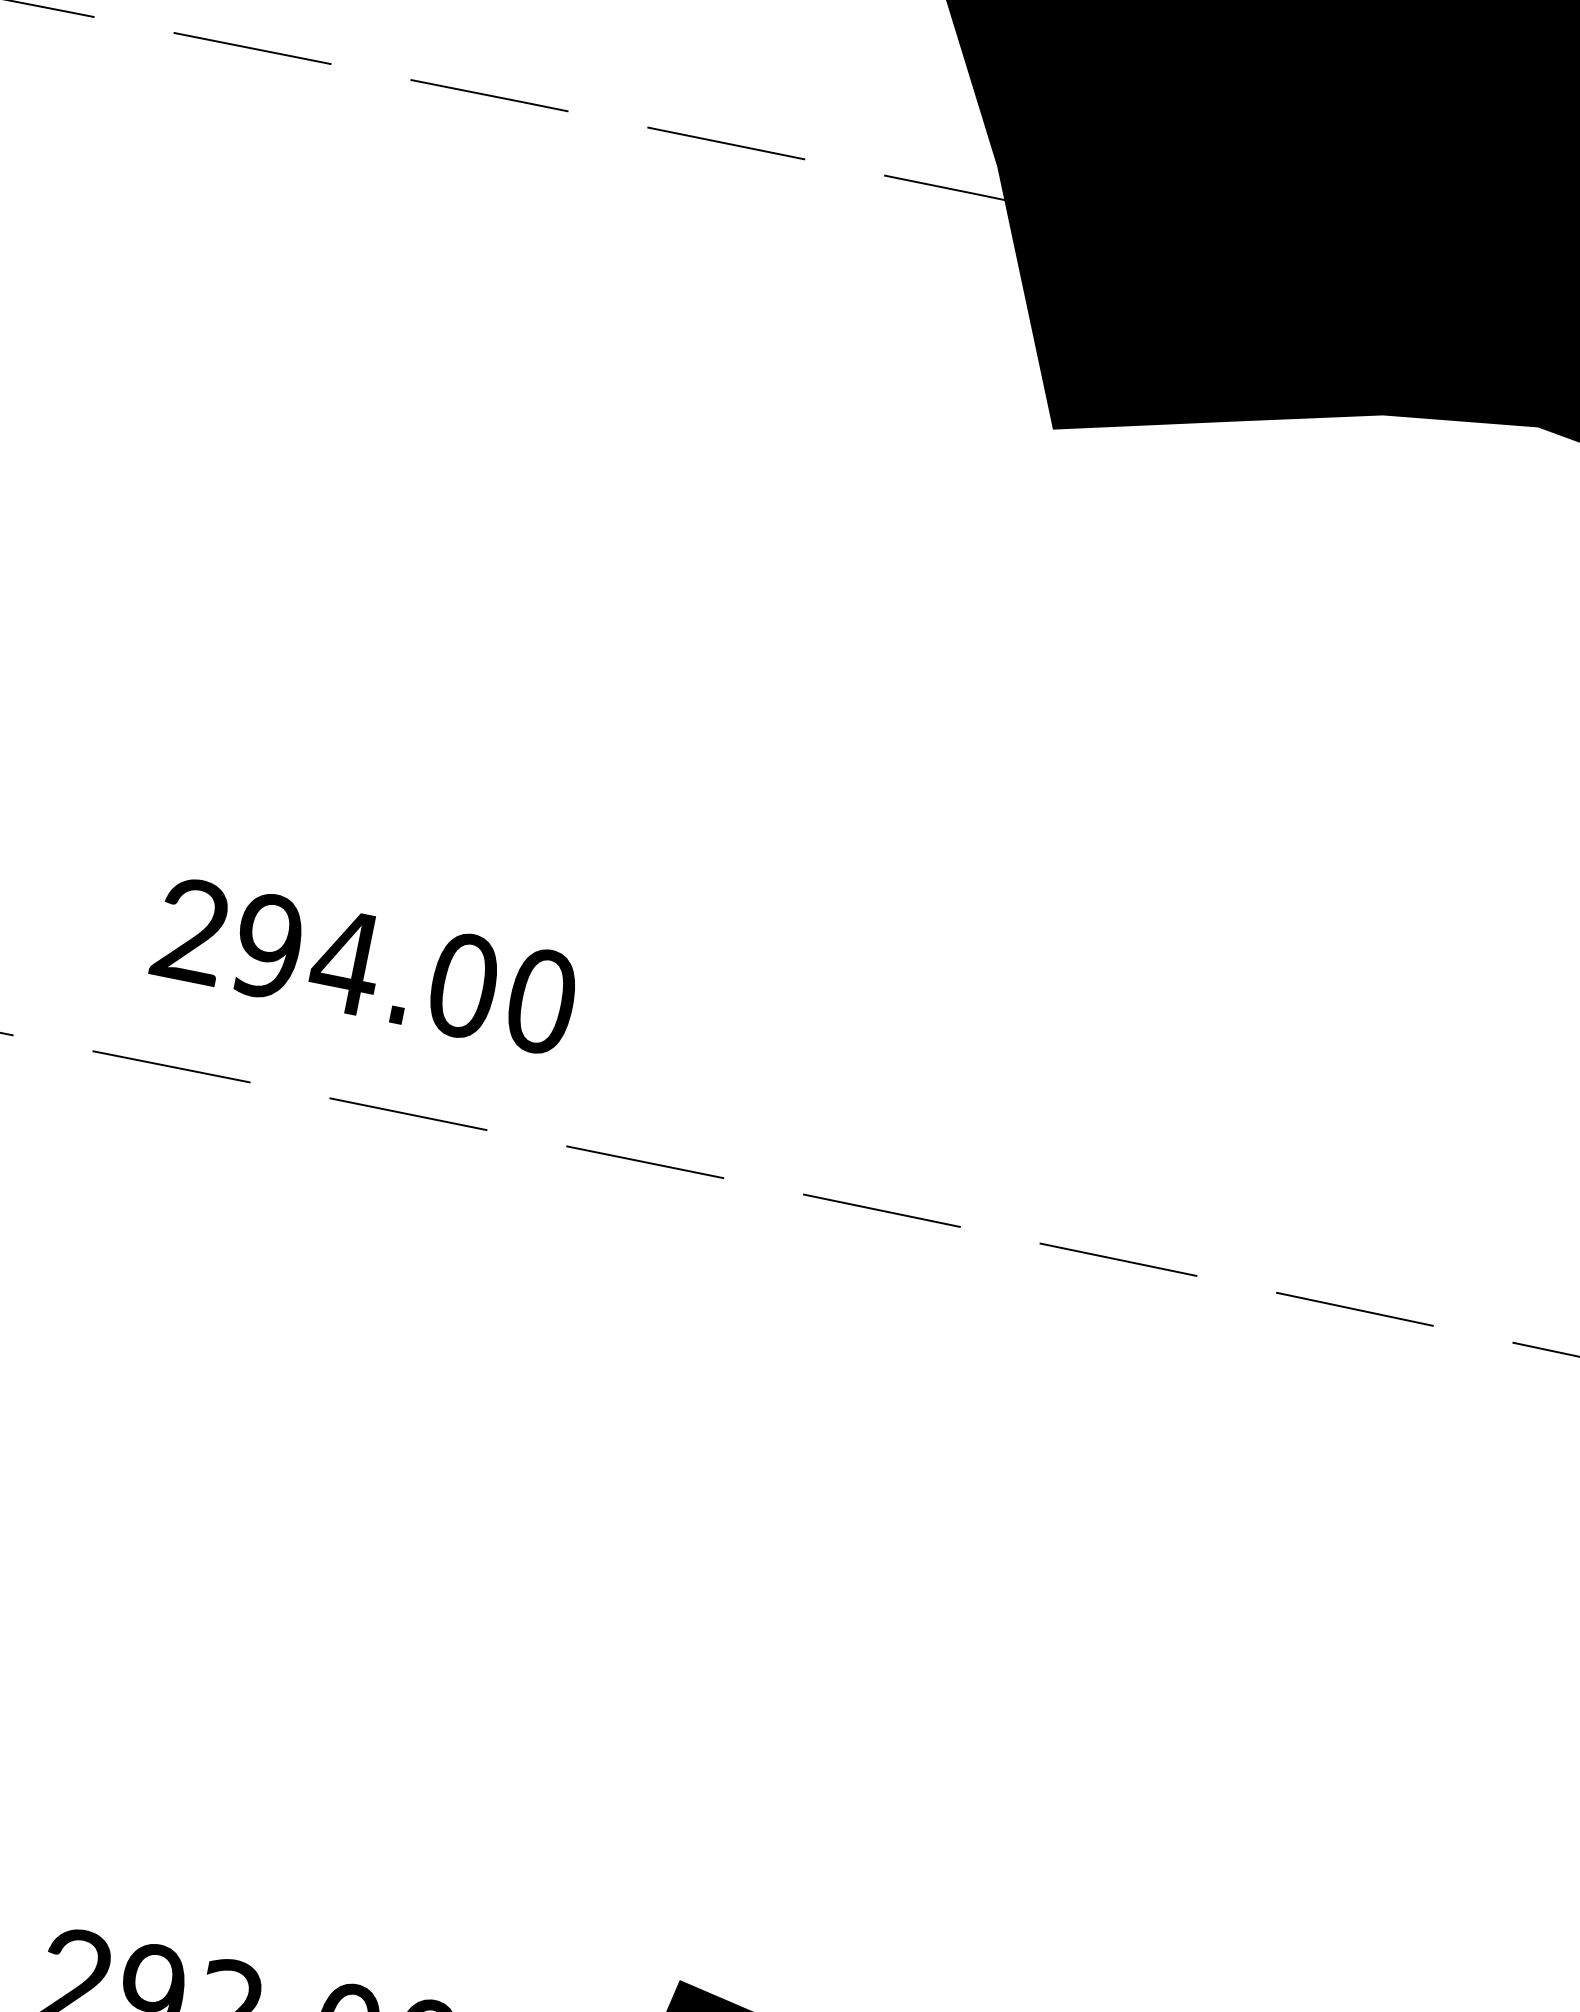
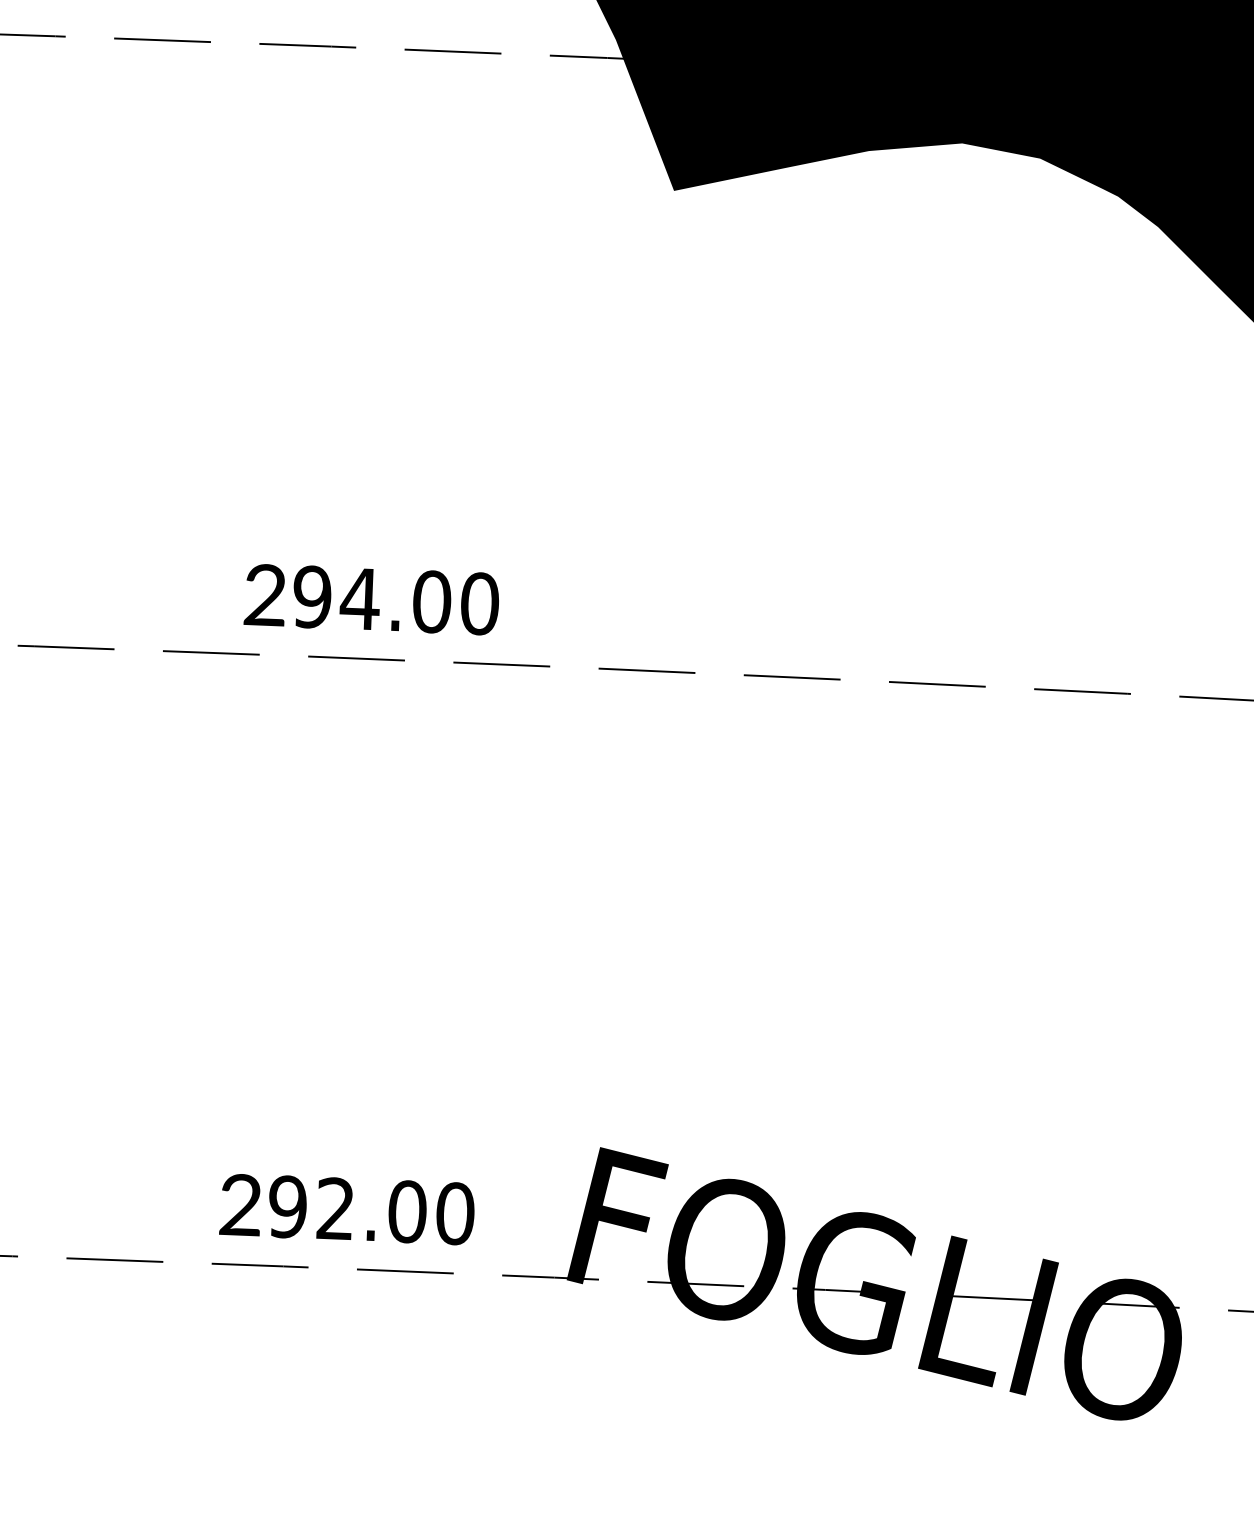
text: (363, 965) -> (370, 599), moved

